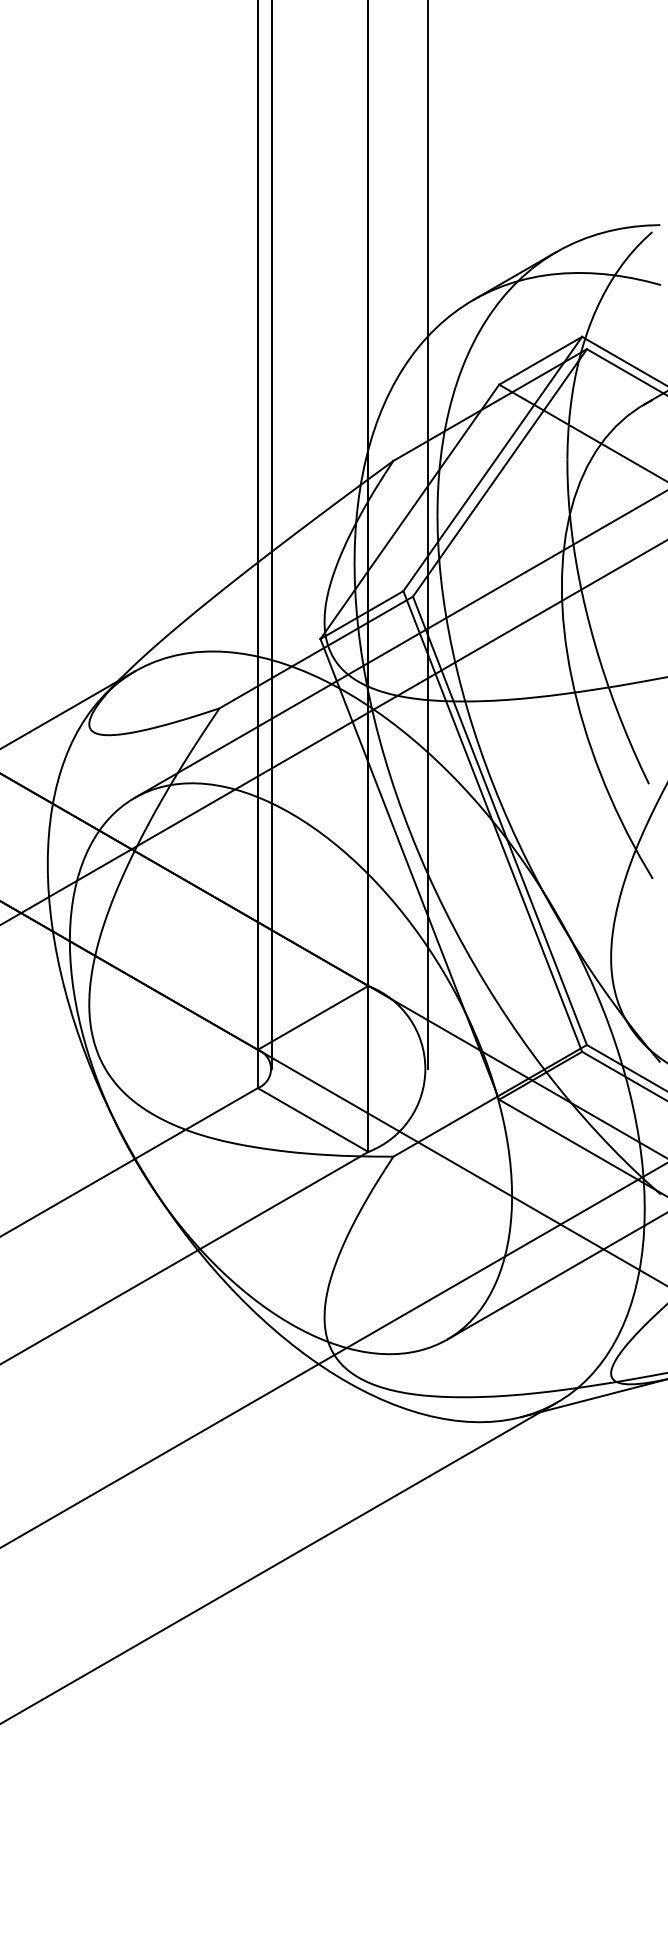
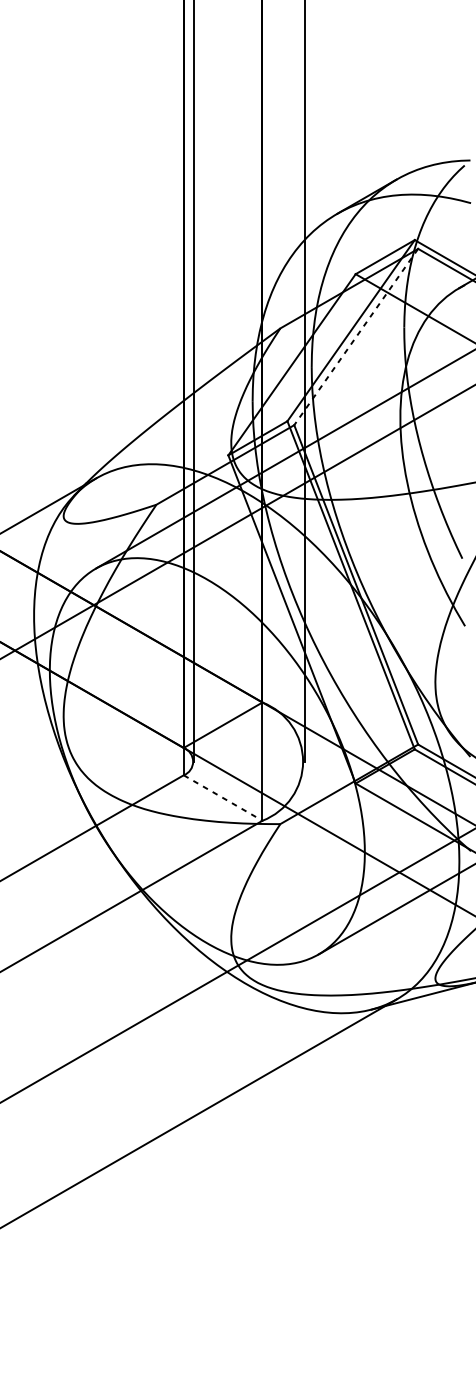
line: (499, 473) -> (355, 337), solid -> dashed
line: (313, 1120) -> (223, 798), solid -> dashed

